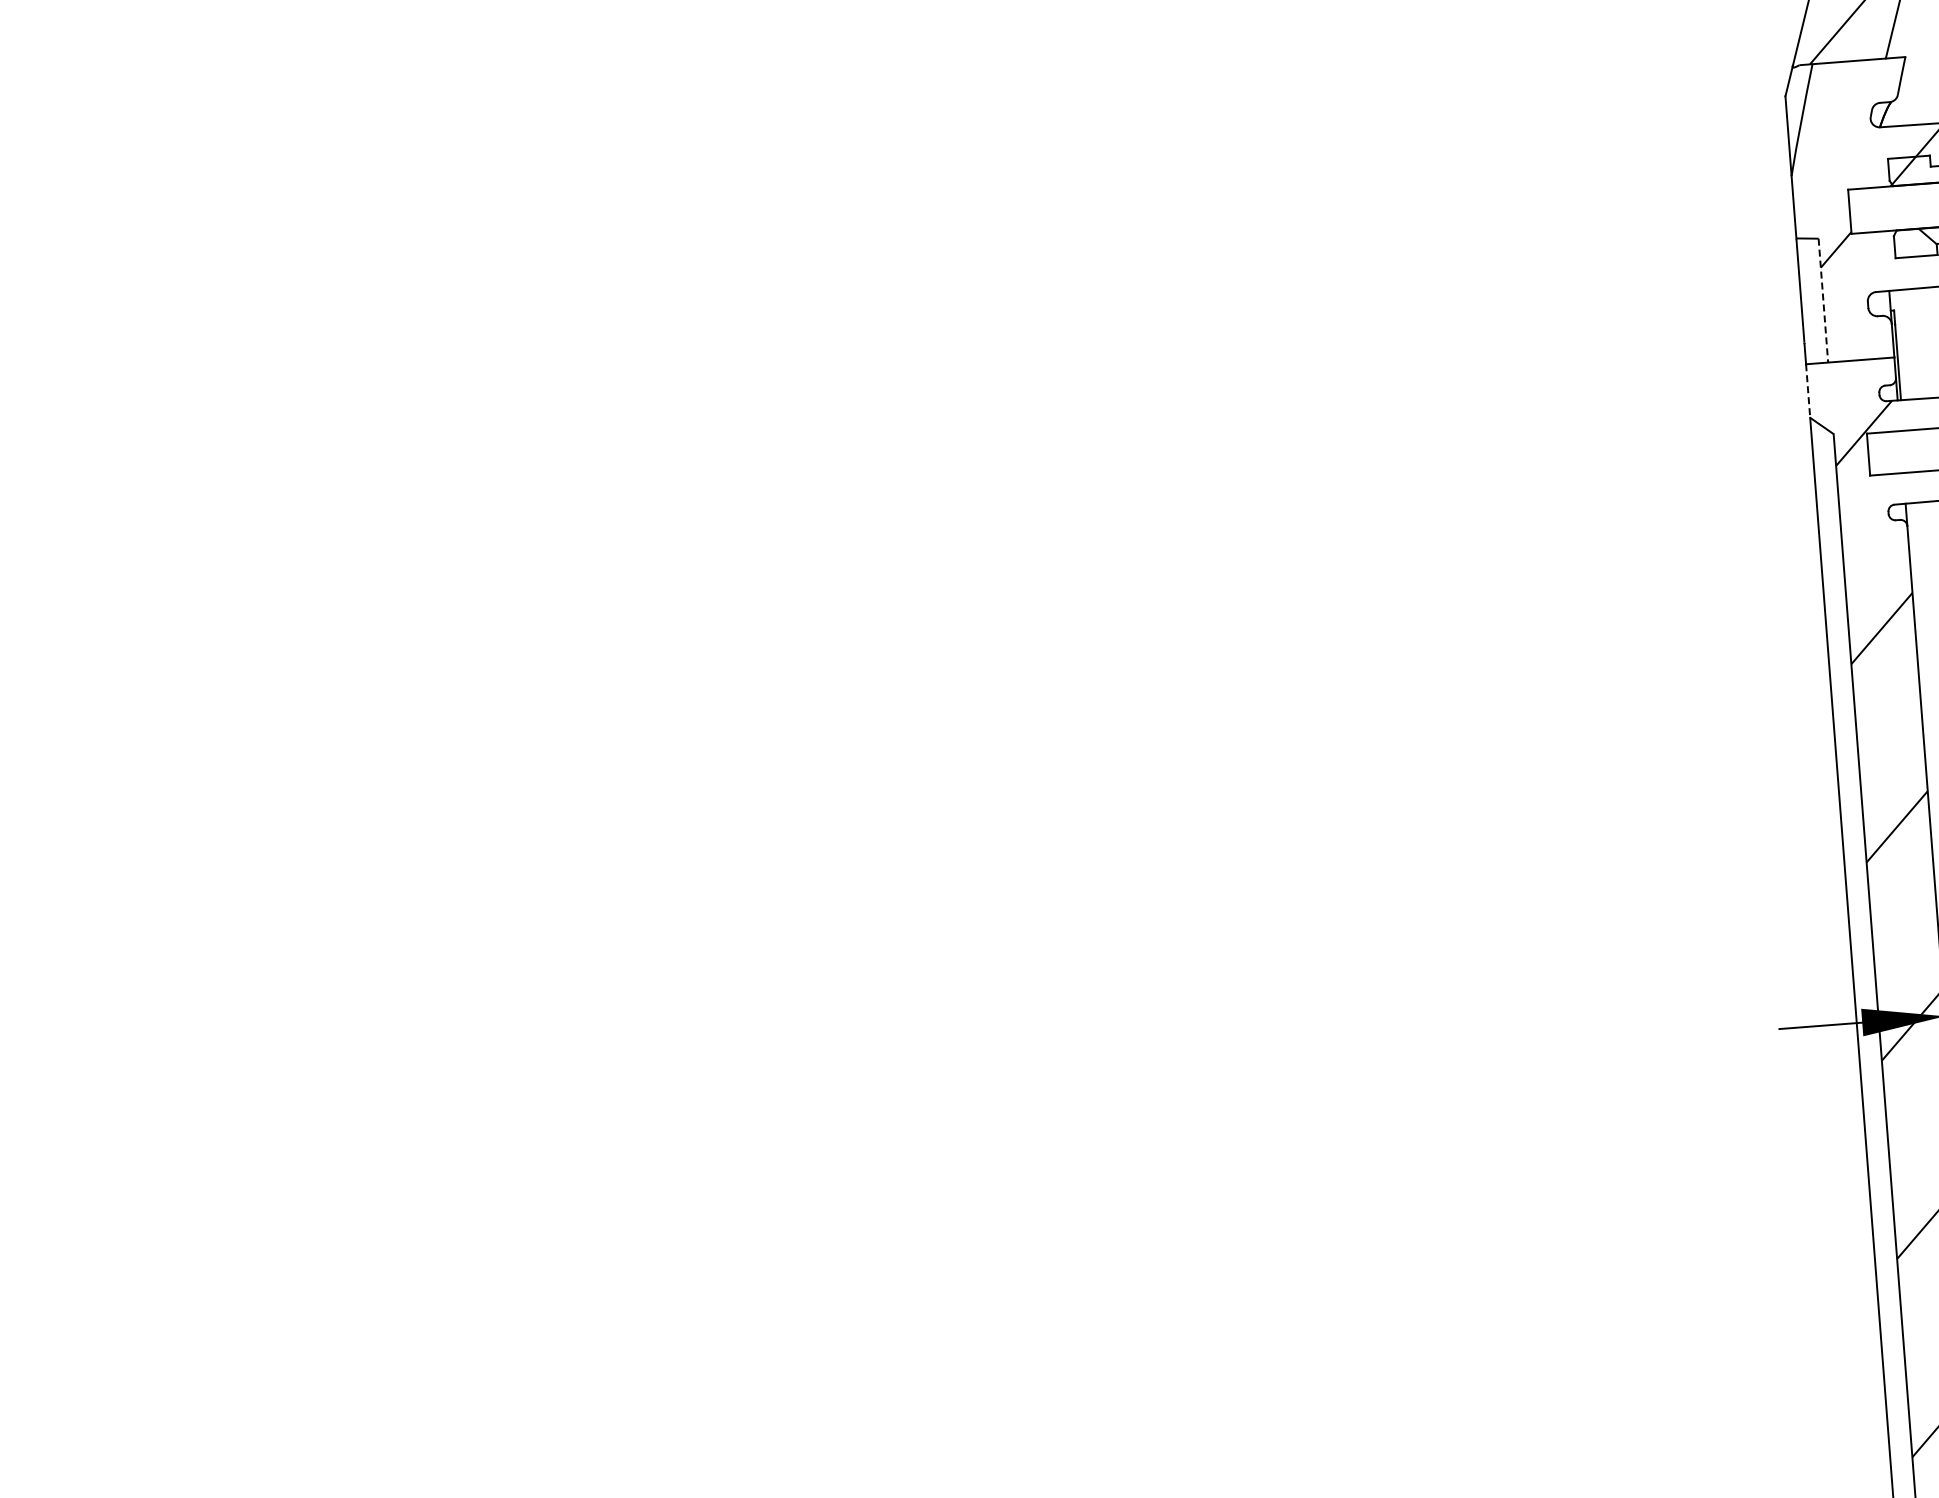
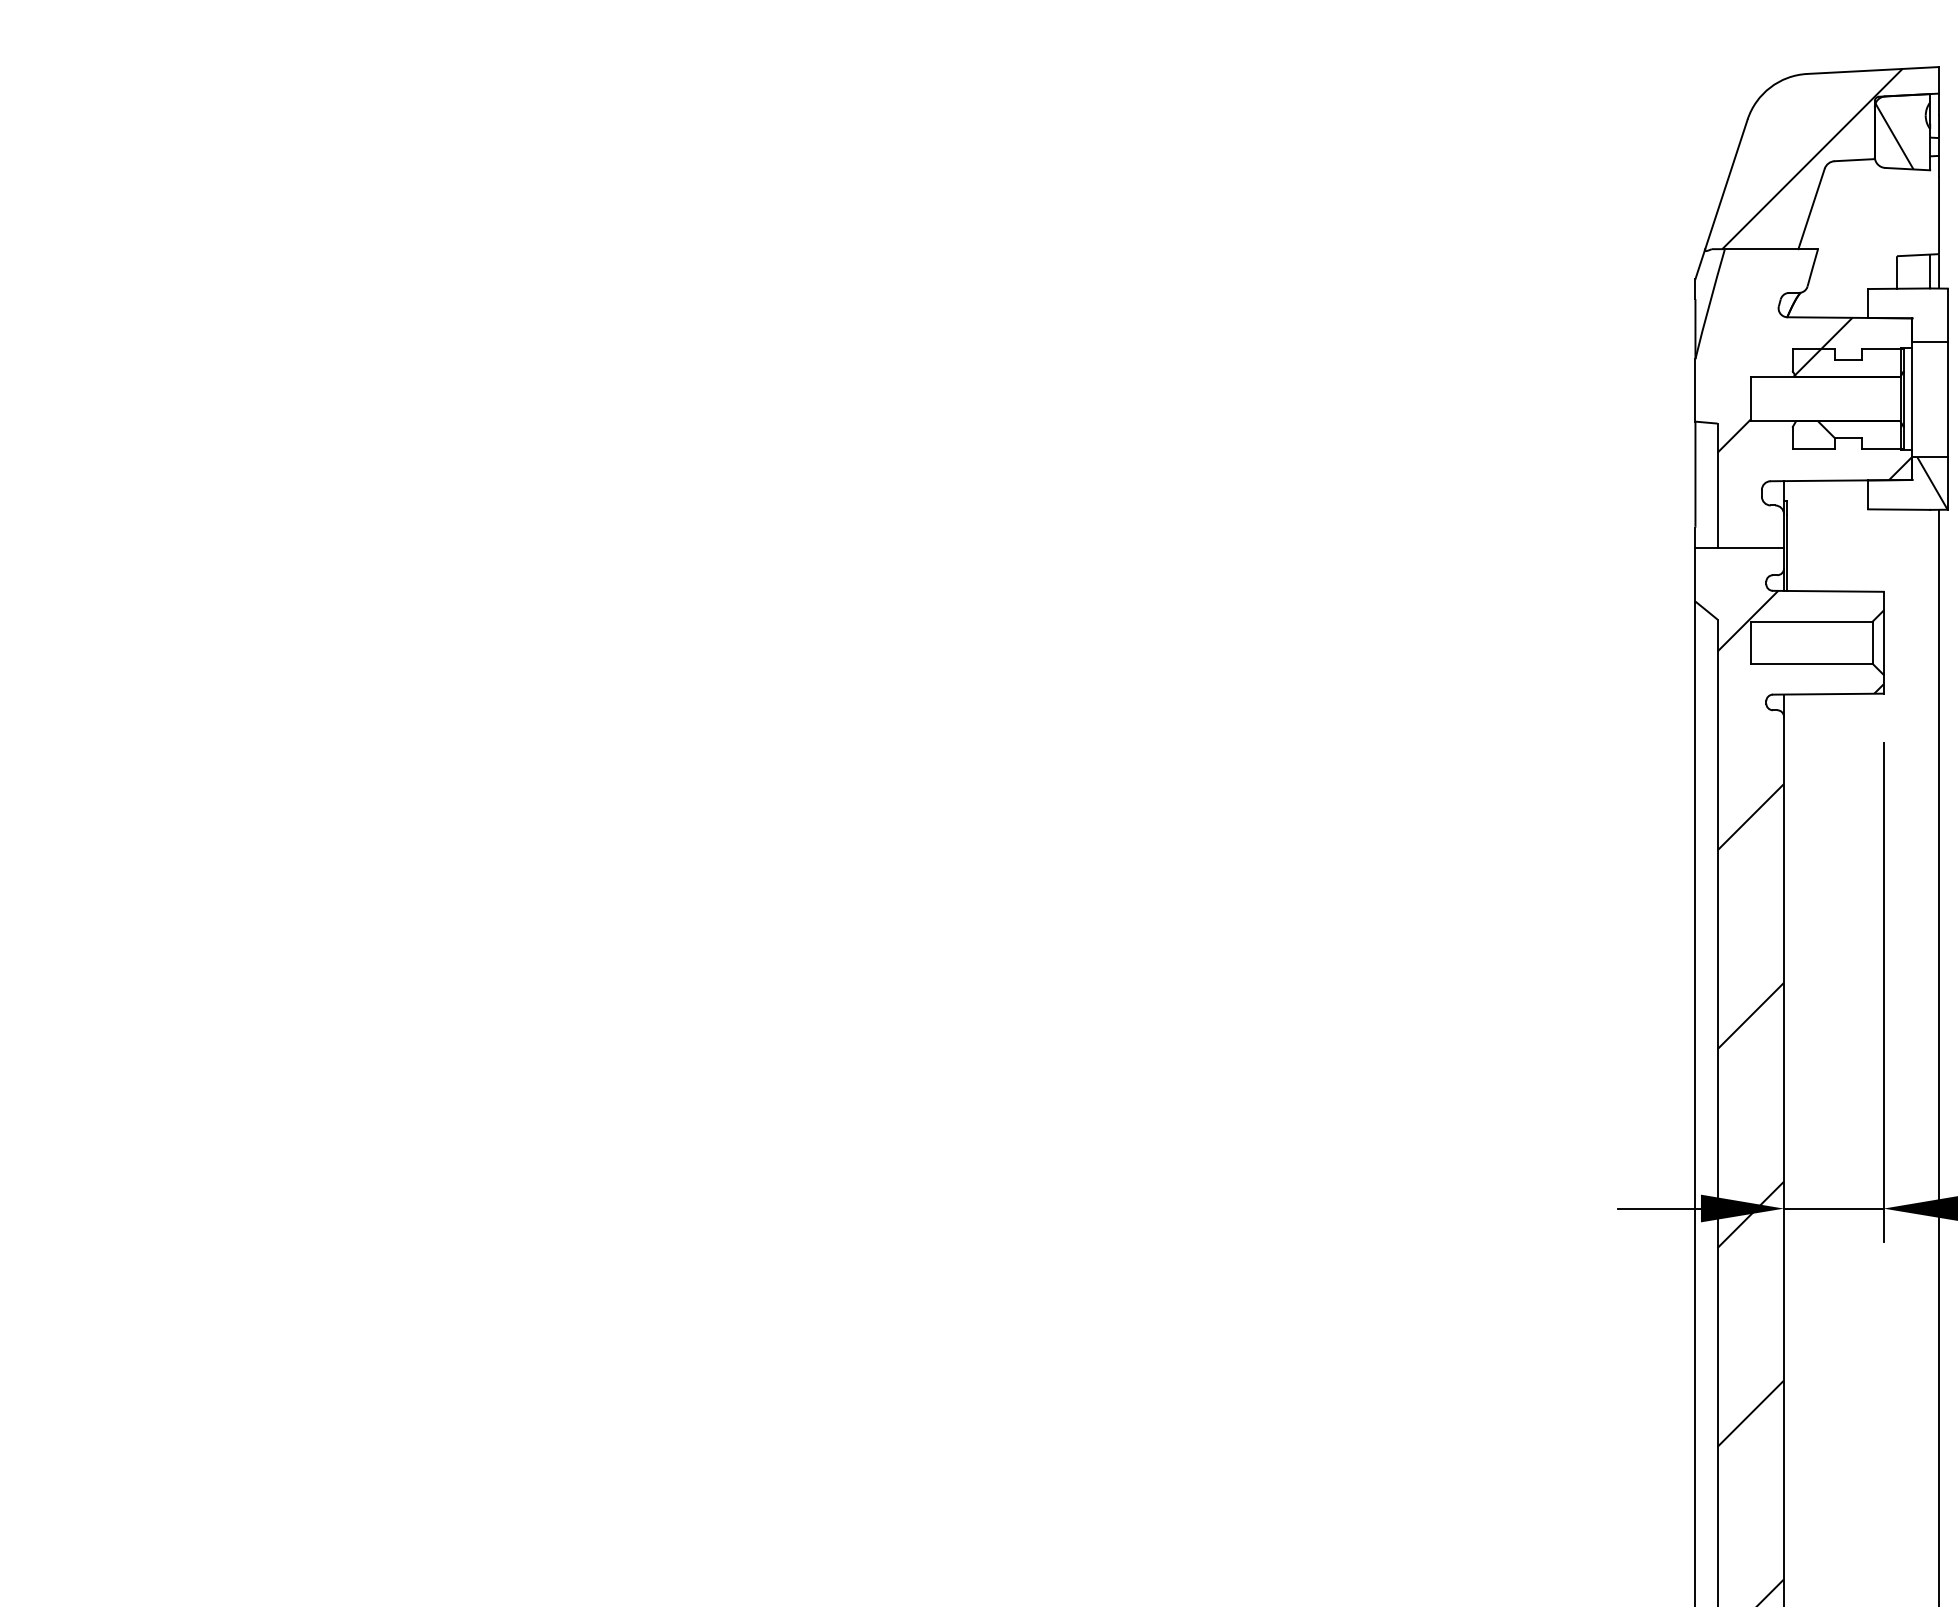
line: (1823, 301) -> (1717, 486), dashed -> solid
line: (1808, 390) -> (1695, 574), dashed -> solid

